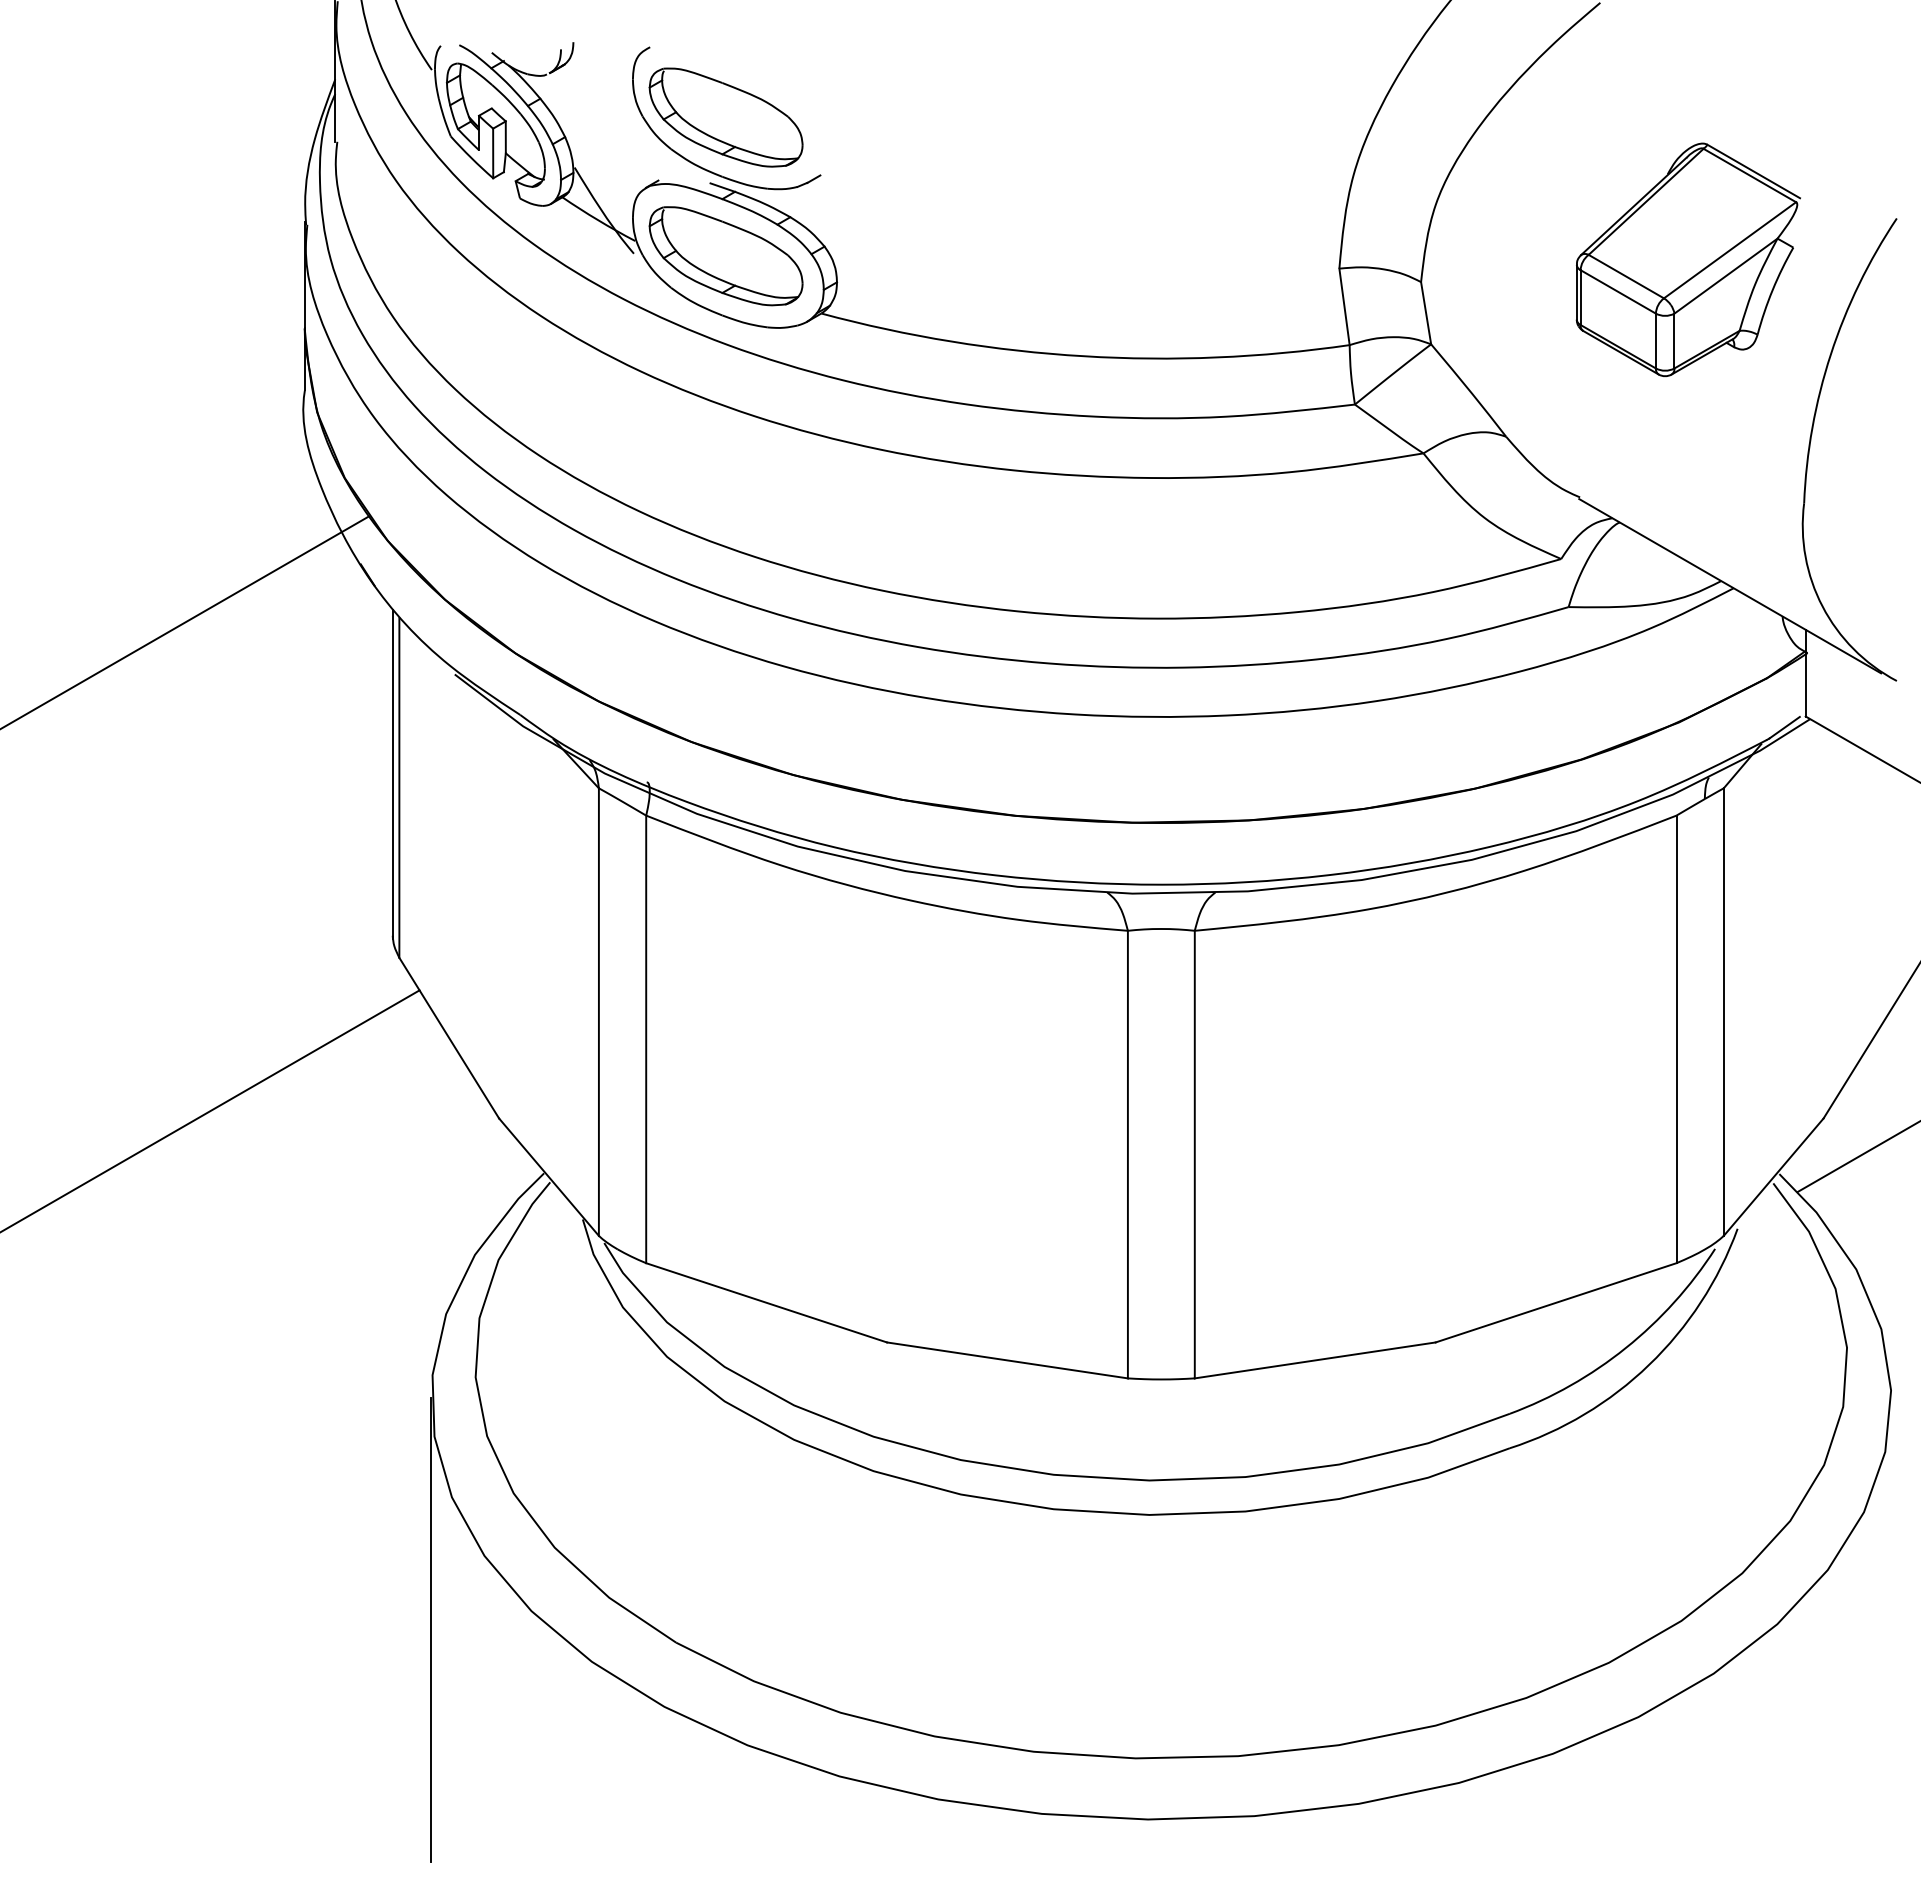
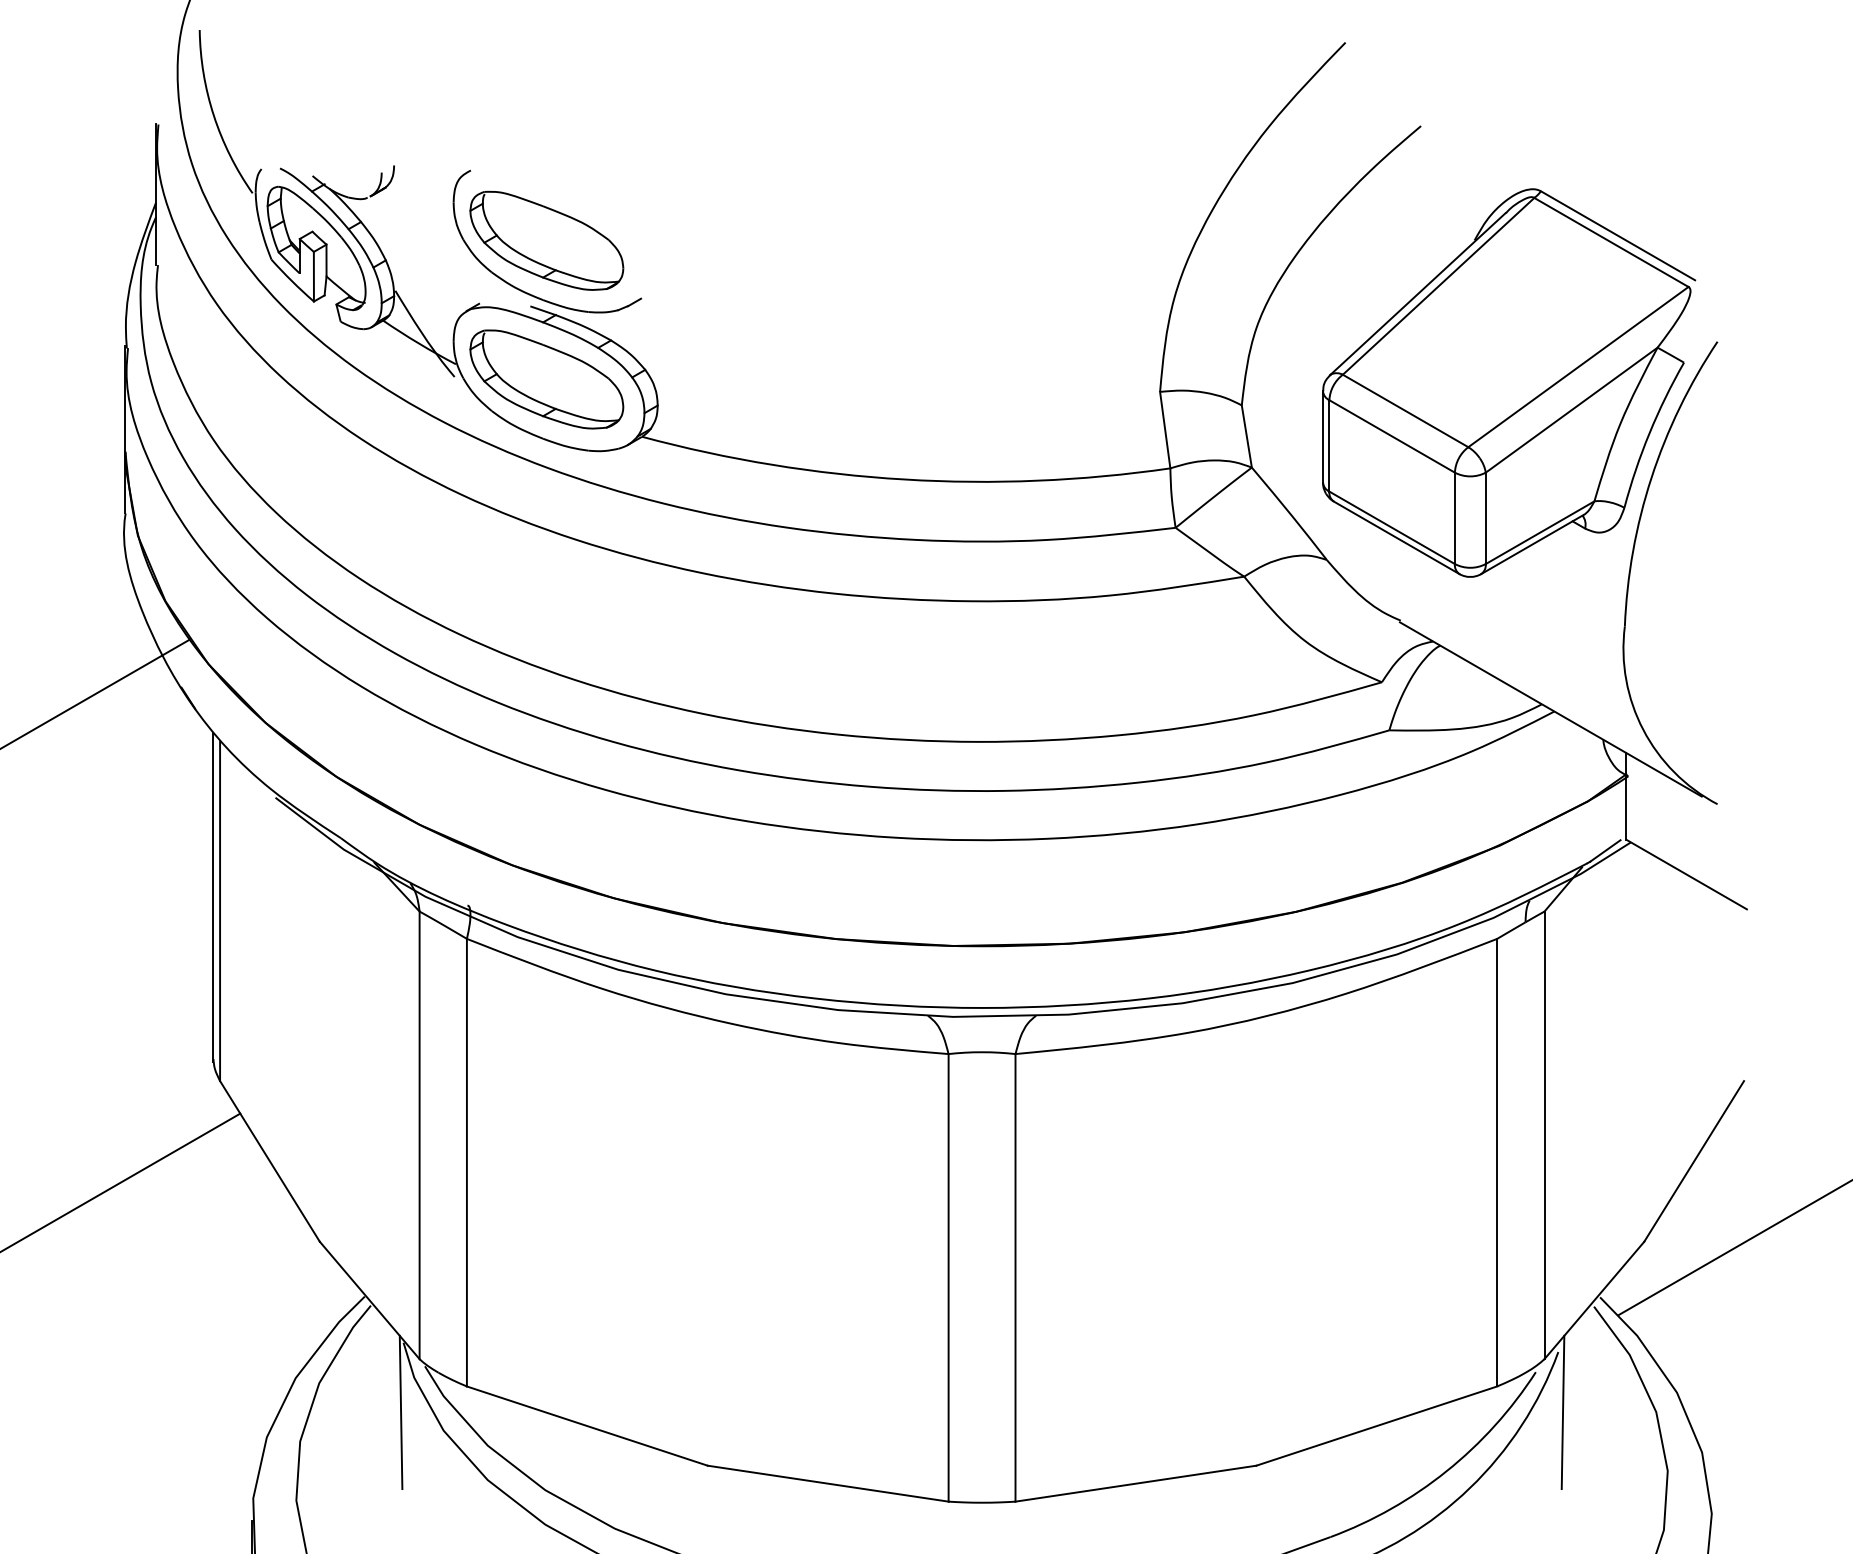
part: (1688, 259) -> (1509, 382), size x1.67
line: (580, 1288) -> (401, 1411), added
line: (1742, 1288) -> (1563, 1411), added

